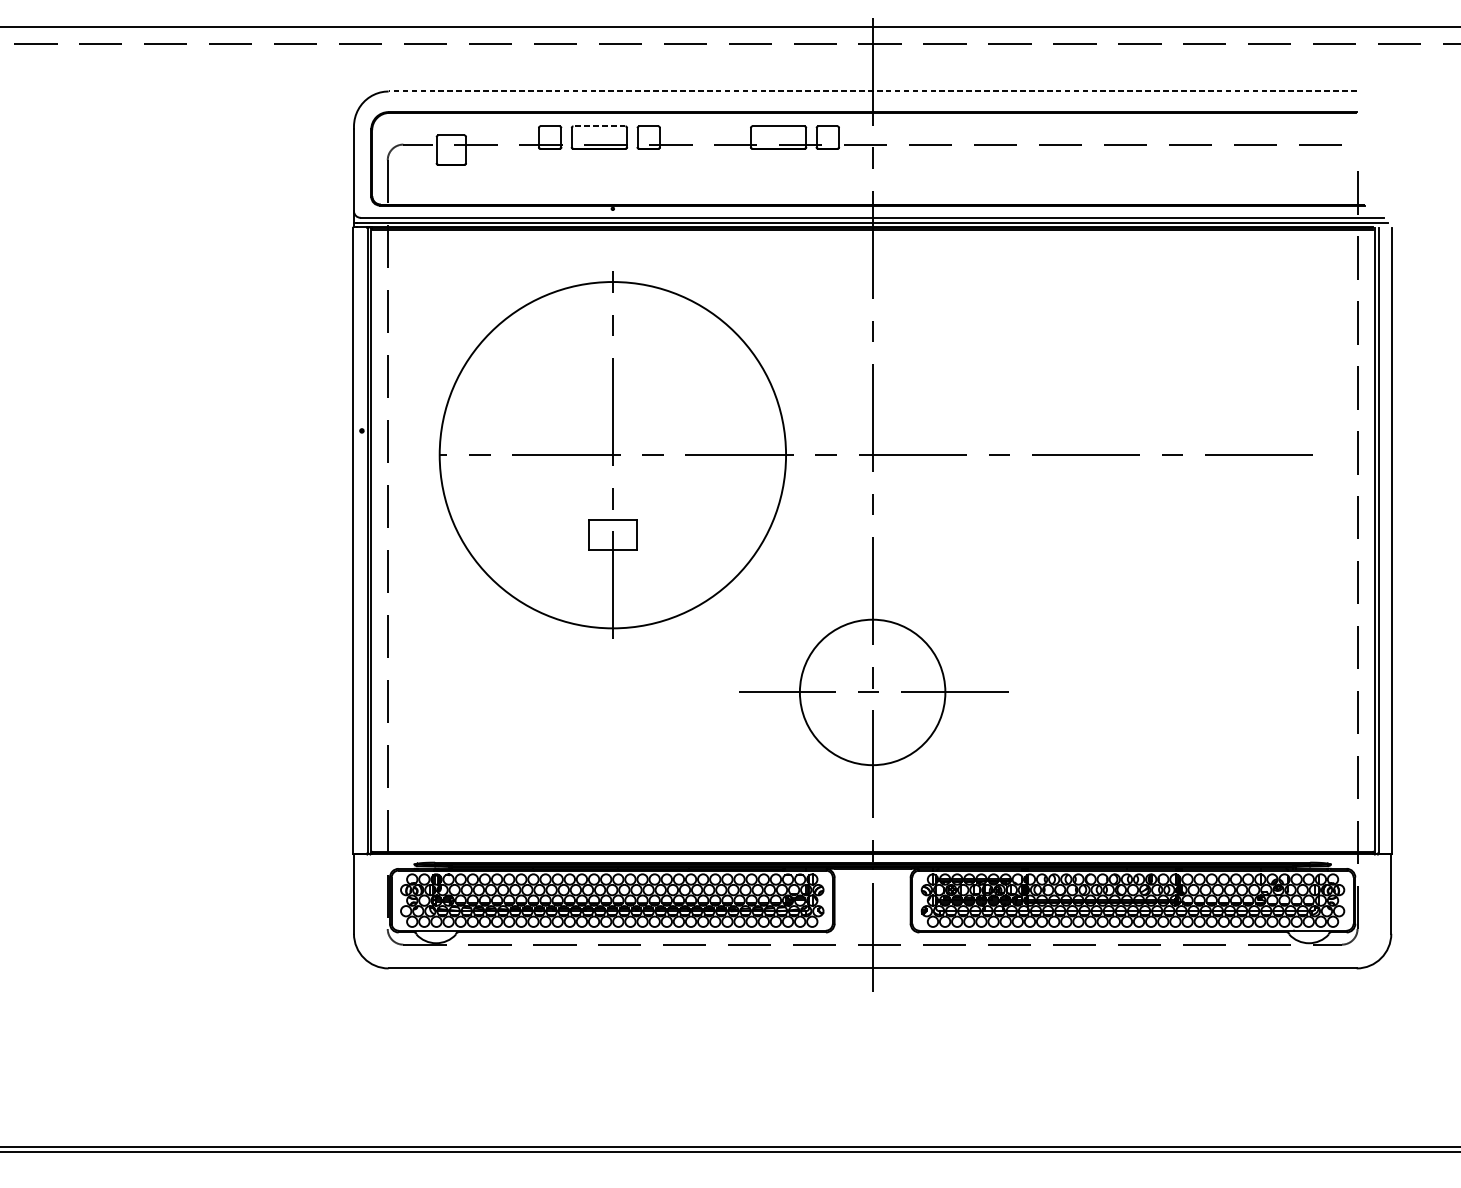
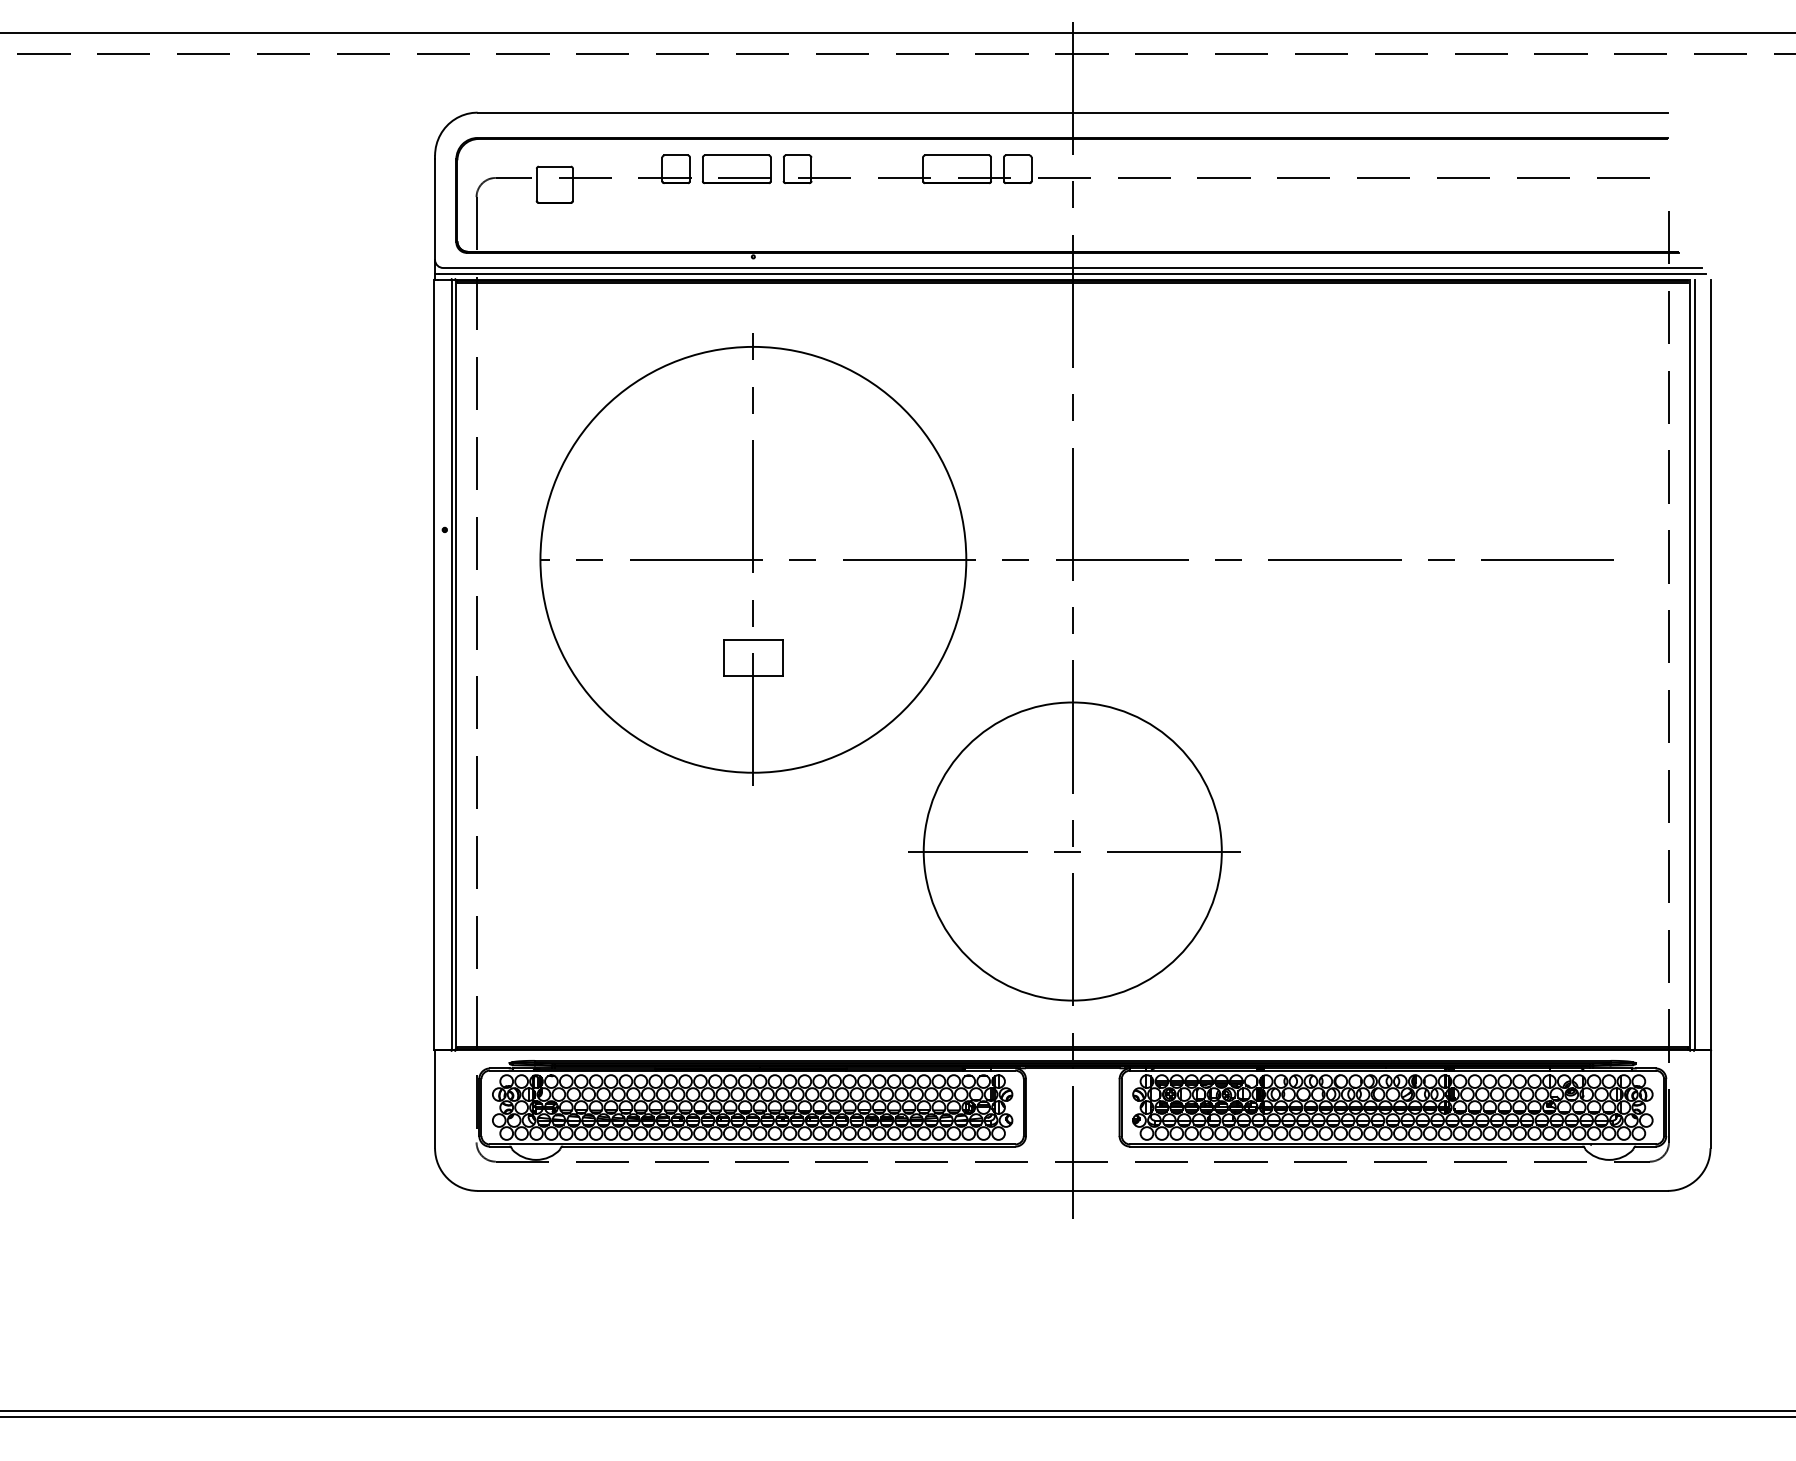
line: (872, 91) -> (1072, 112), dashed -> solid
line: (599, 126) -> (736, 155), dashed -> solid
circle: (872, 692) -> (1072, 851), size x1.67

